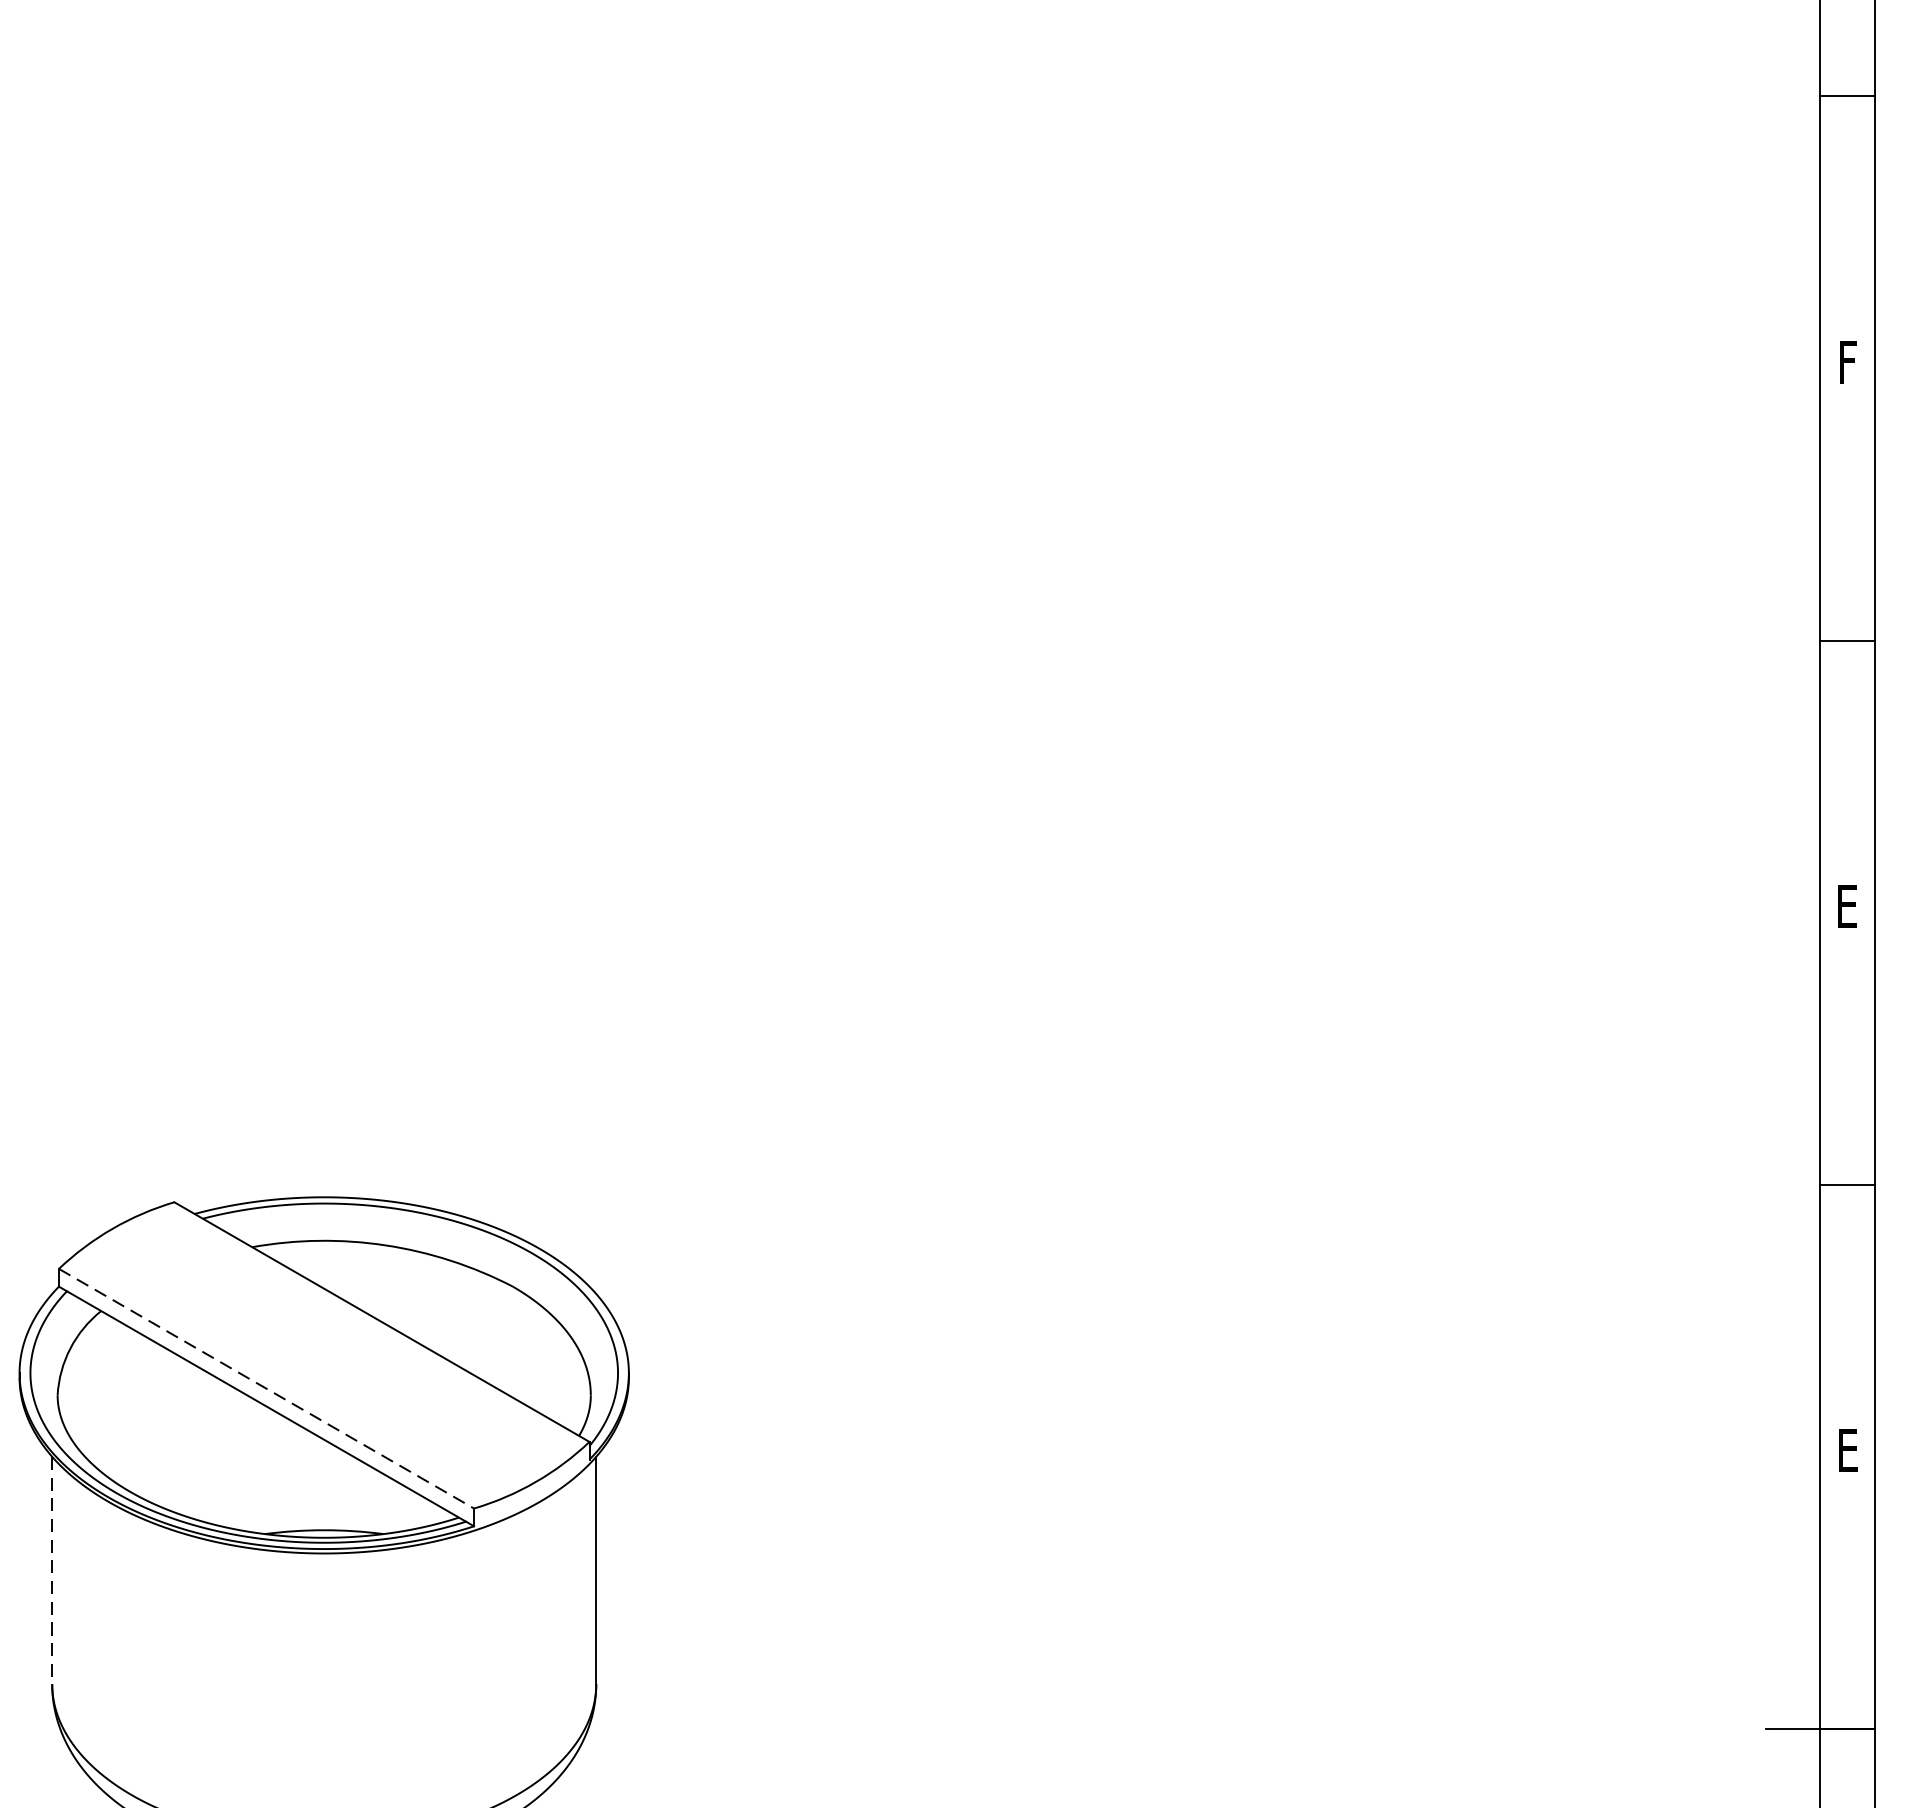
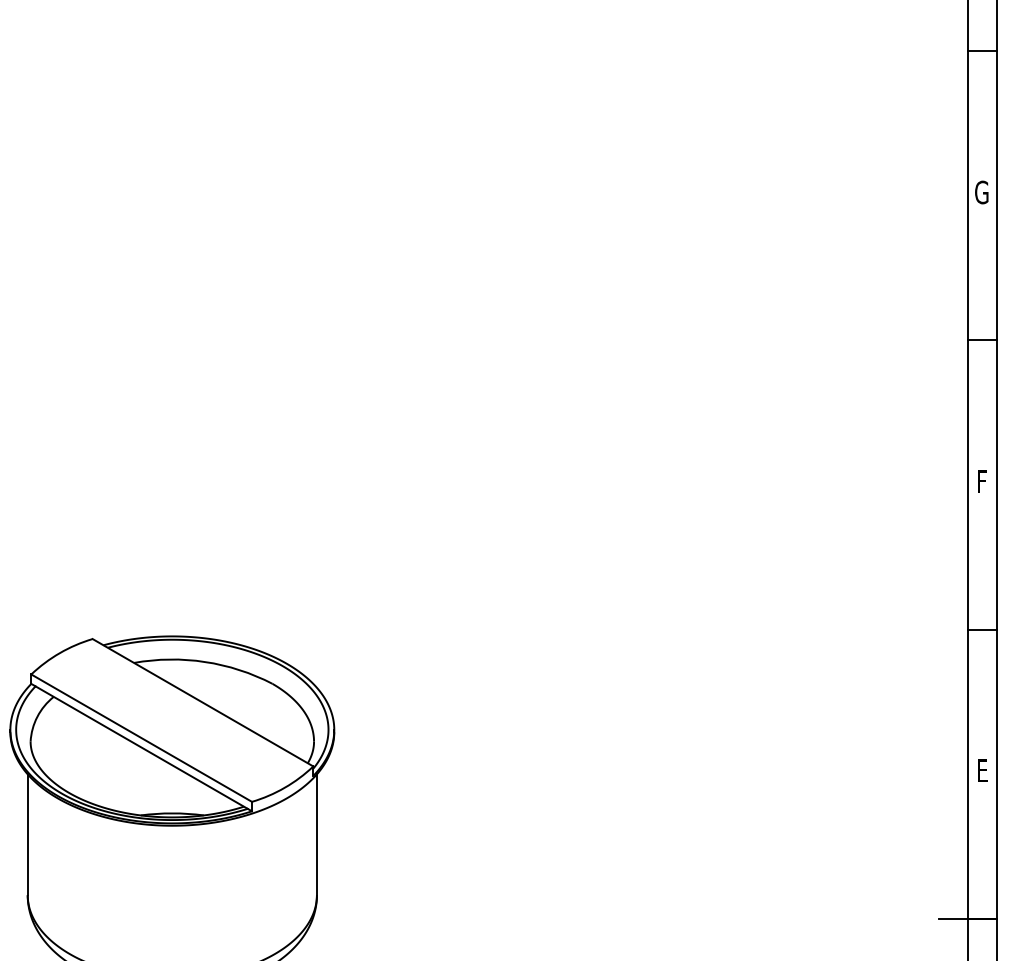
text: (1846, 362) -> (981, 192), F -> G
text: (1846, 905) -> (981, 481), E -> F
line: (268, 1389) -> (142, 738), dashed -> solid
line: (51, 1571) -> (27, 835), dashed -> solid

